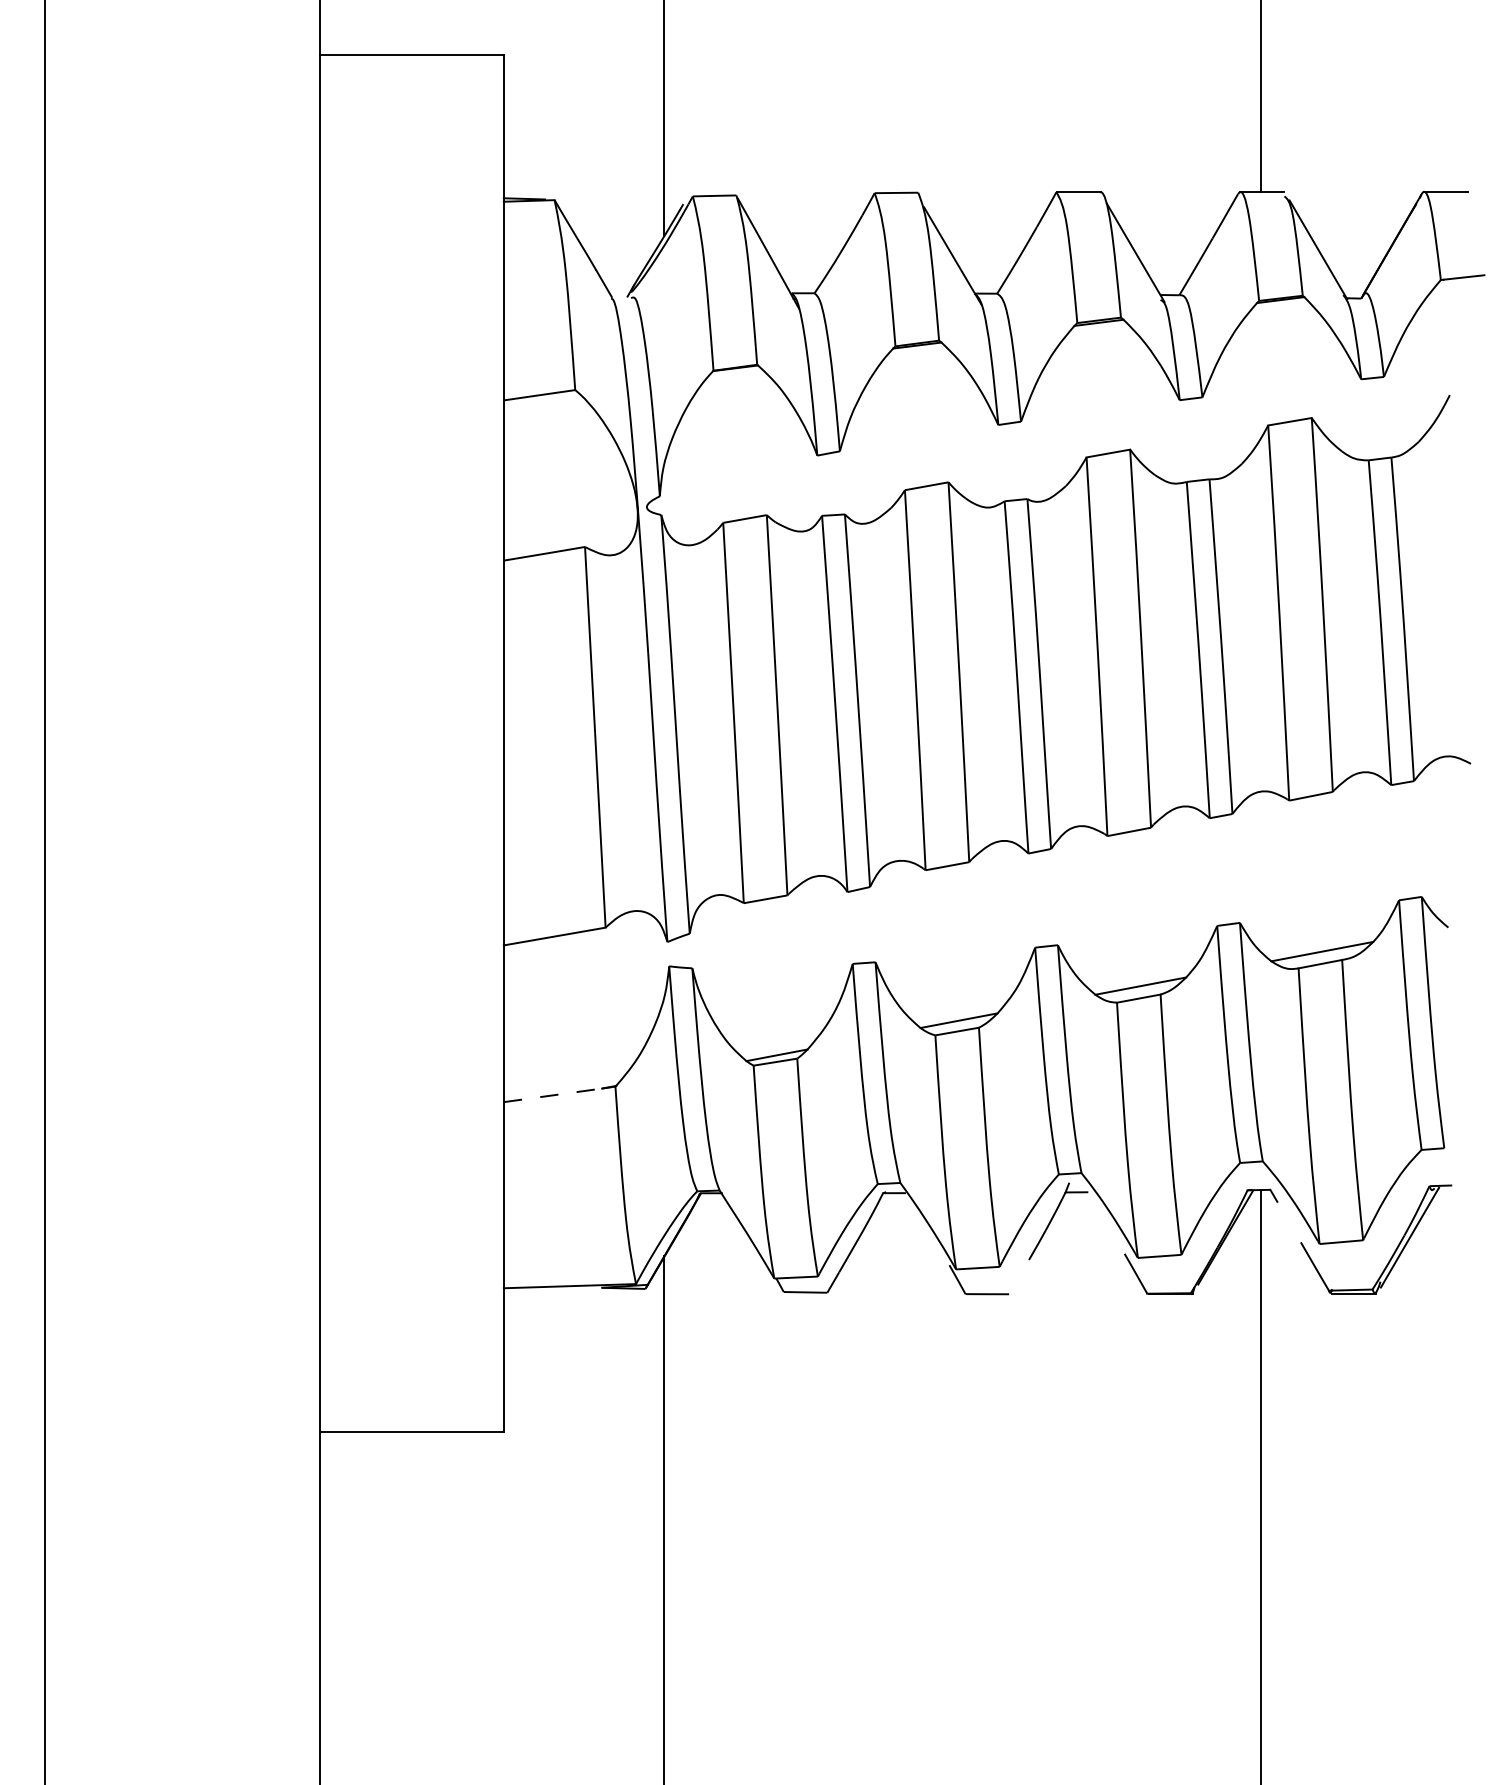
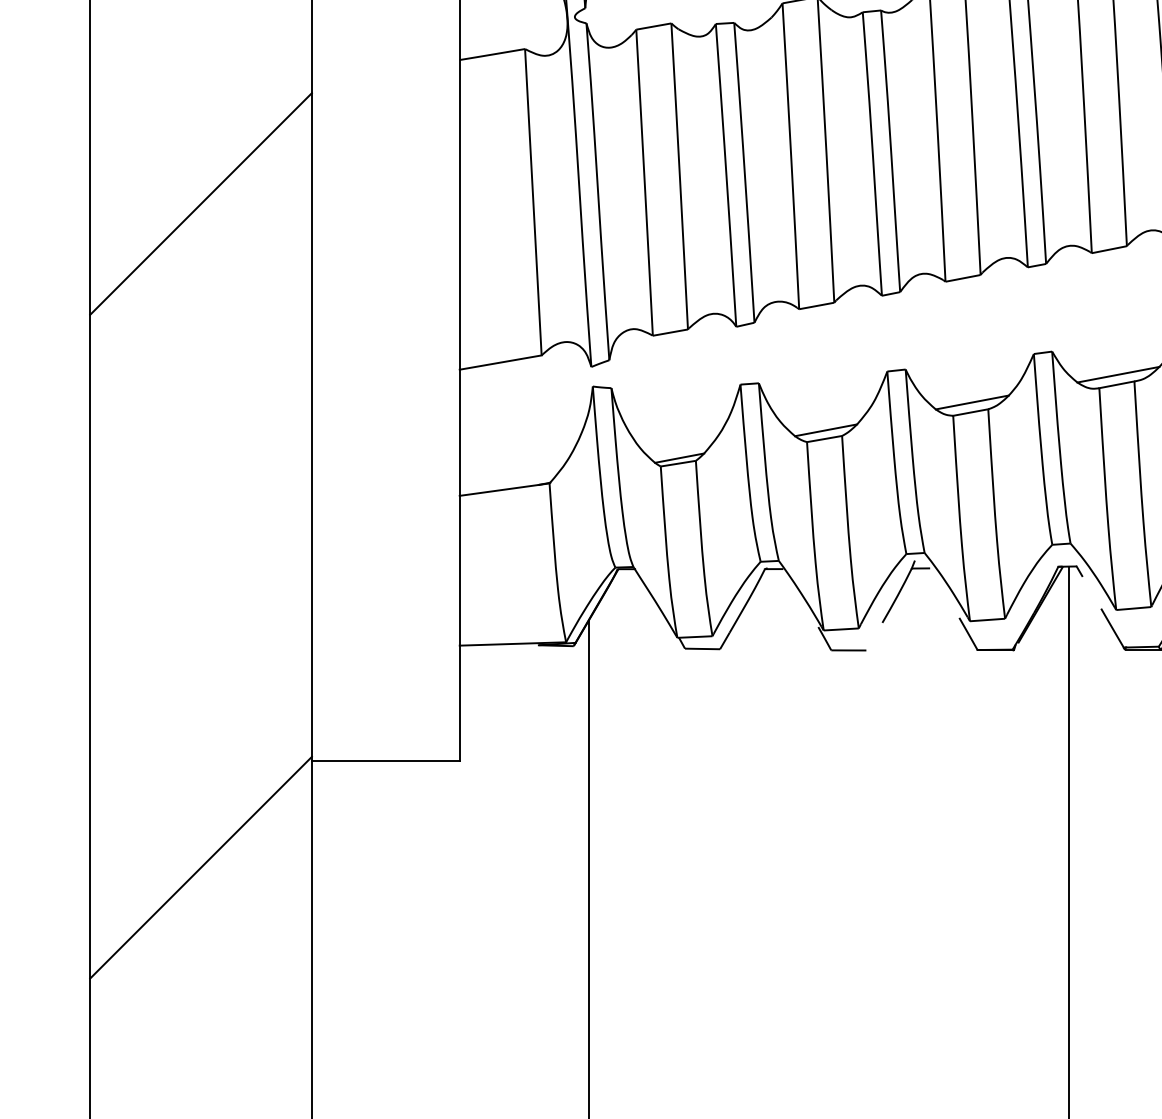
line: (182, 739) -> (201, 204), added
line: (552, 1095) -> (498, 490), dashed -> solid
line: (182, 1563) -> (201, 867), added

